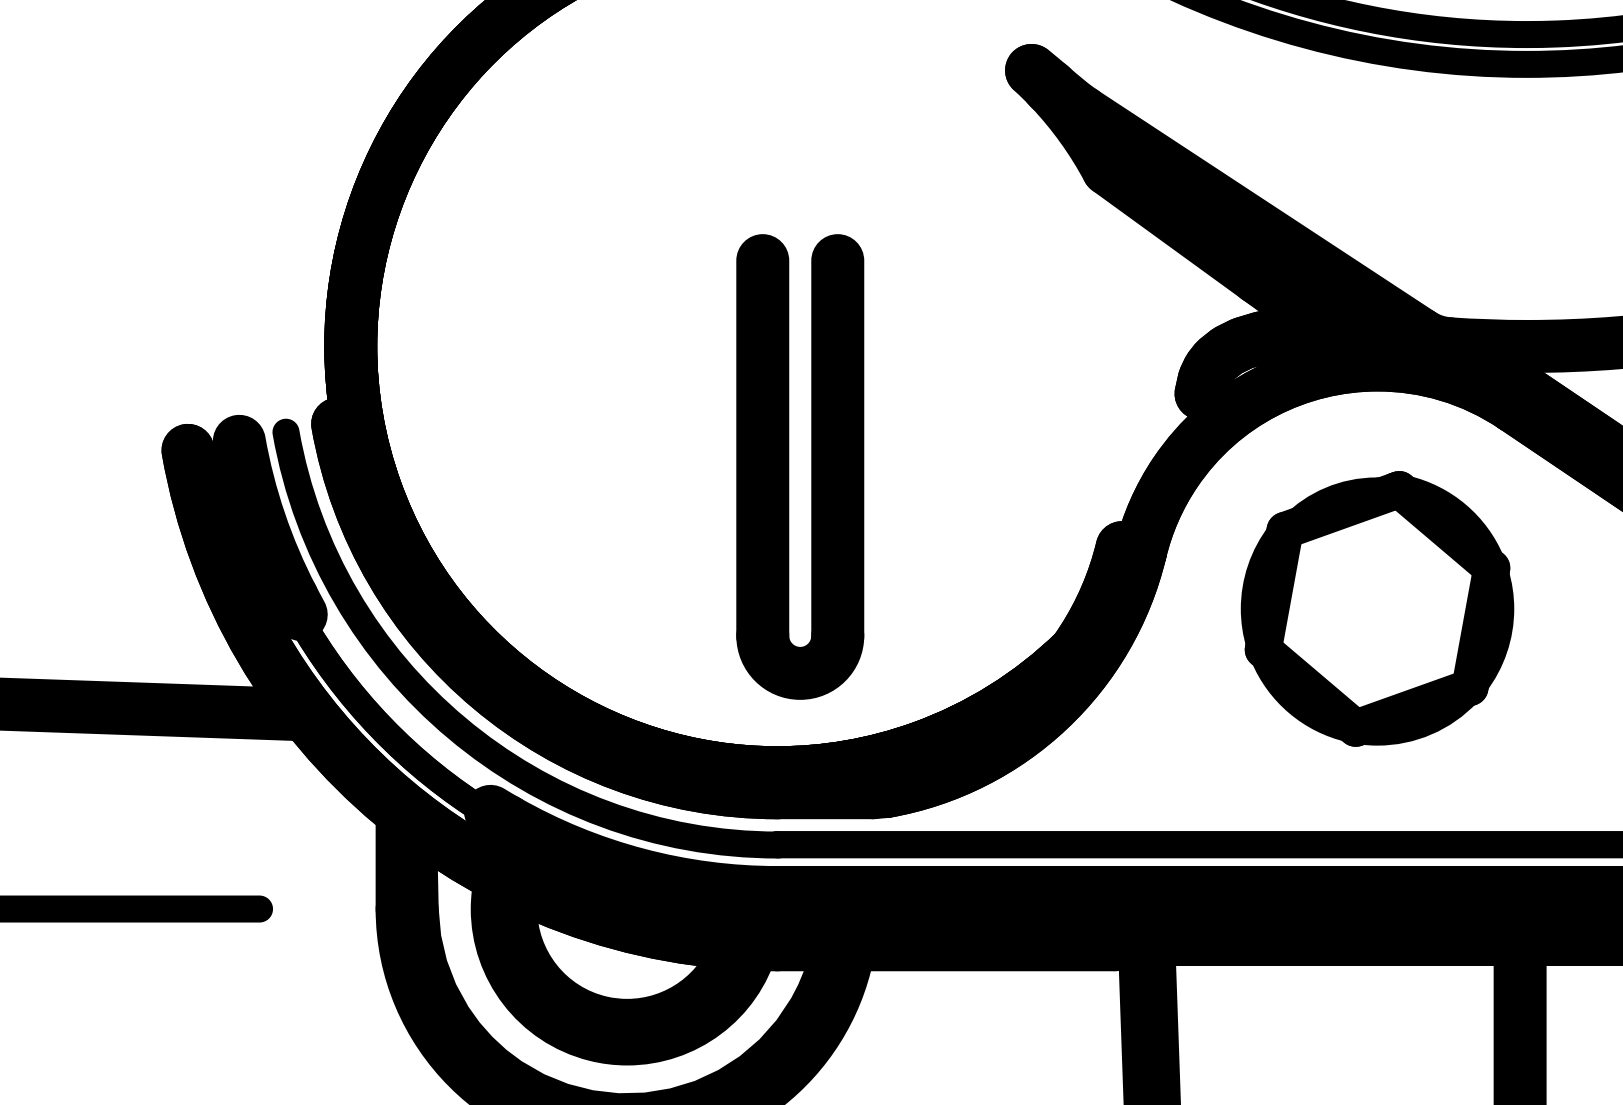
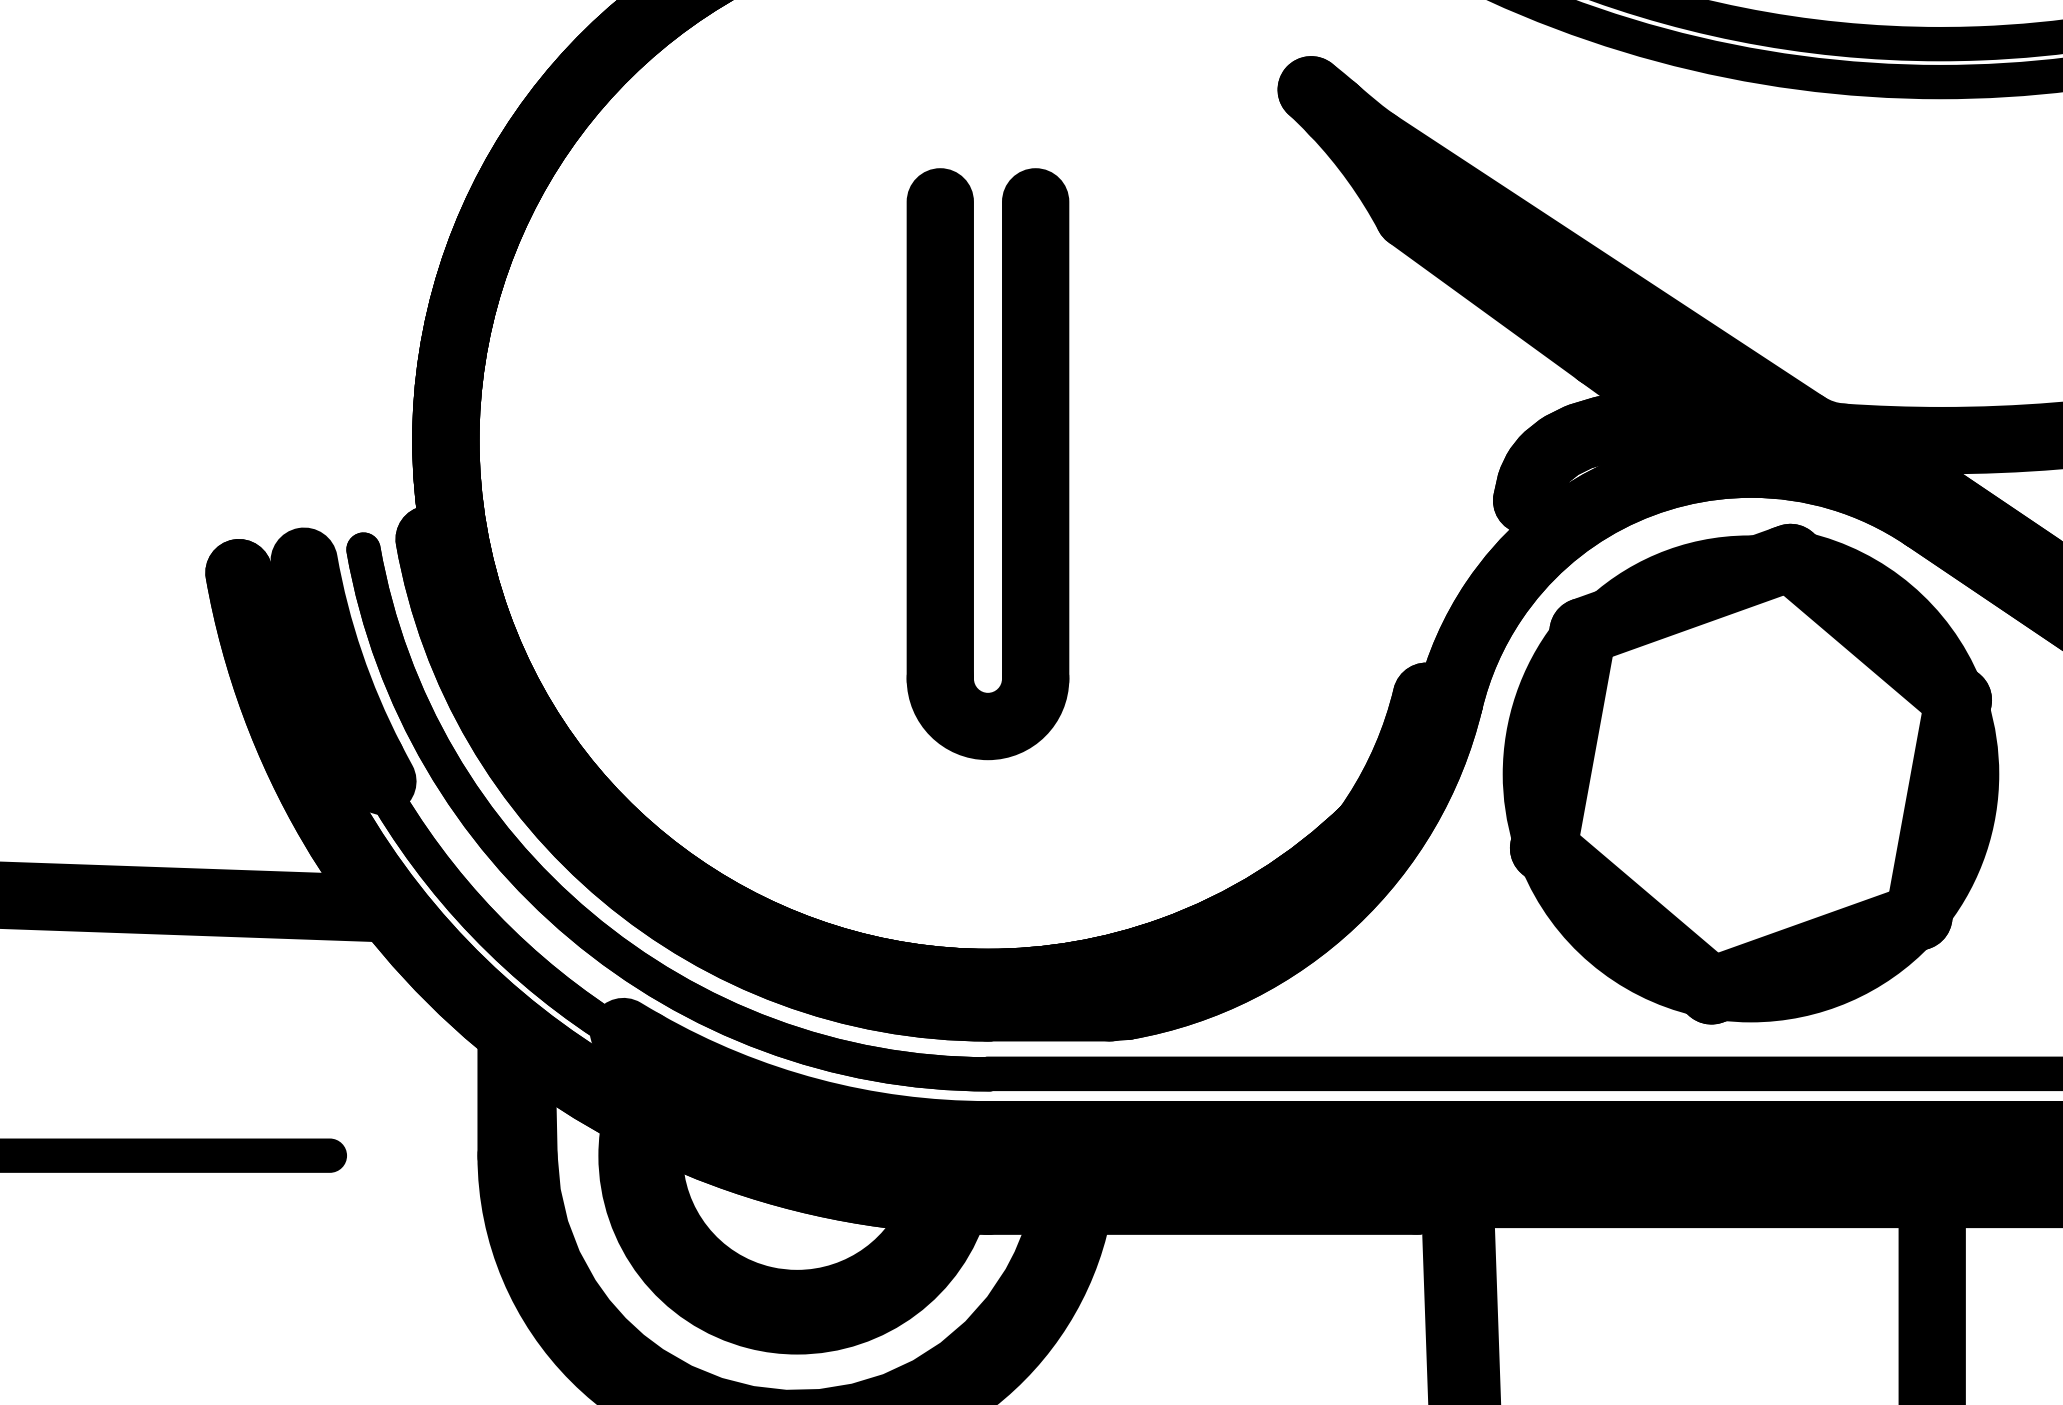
part: (789, 466) -> (974, 463), moved
part: (1377, 608) -> (1750, 773), size x1.43
fill: (531, 638) -> (675, 811), added

